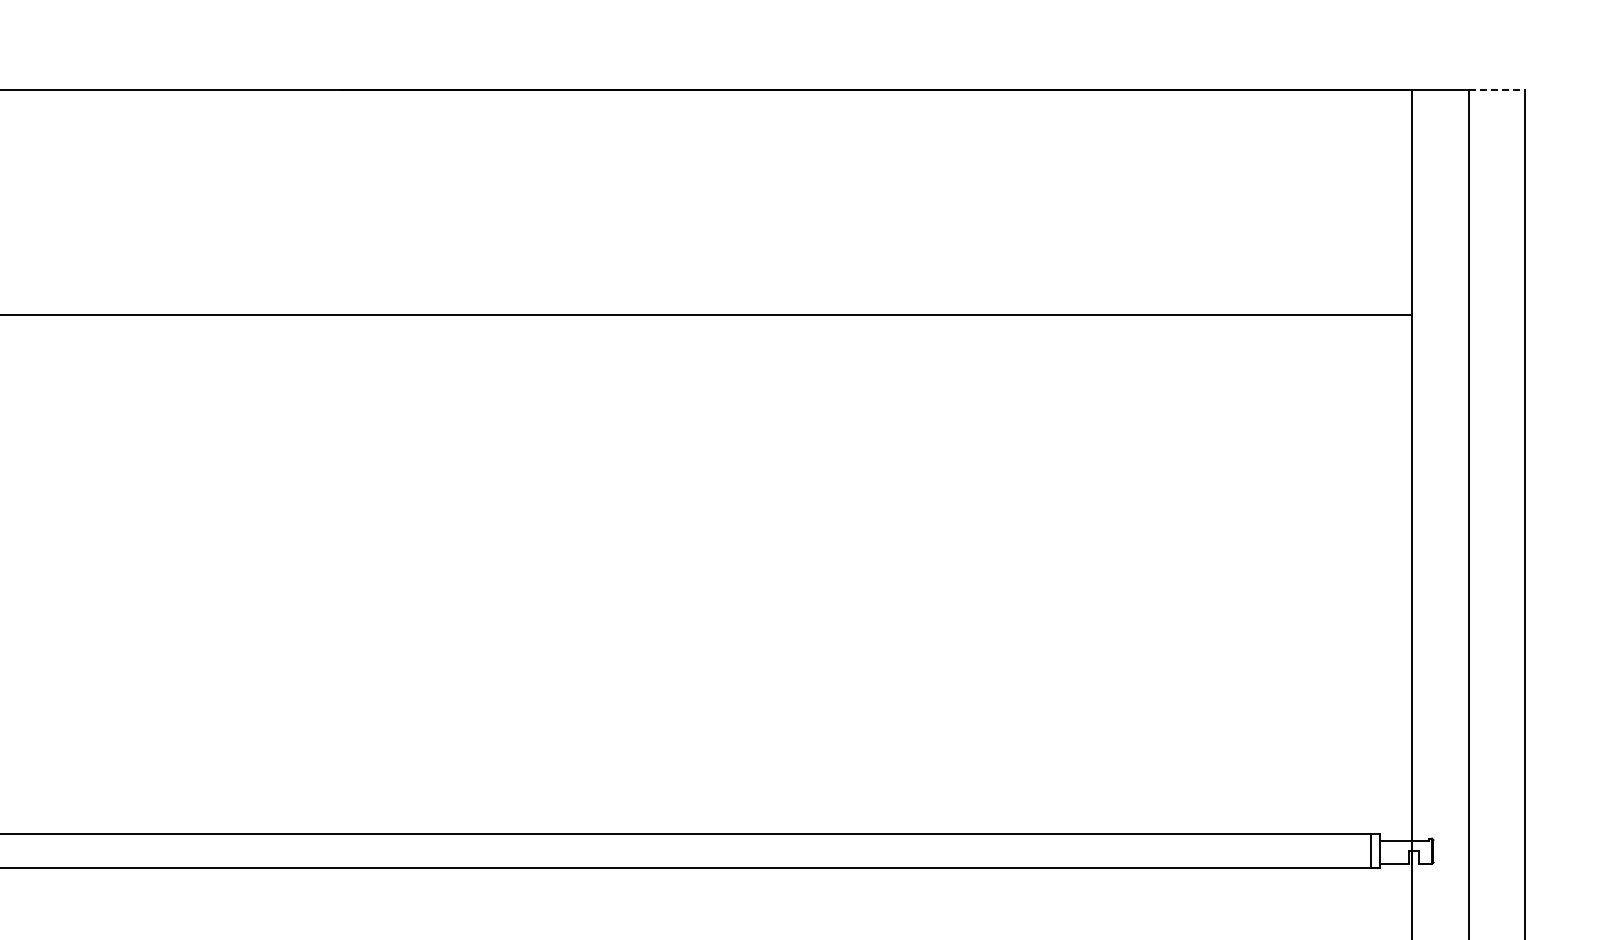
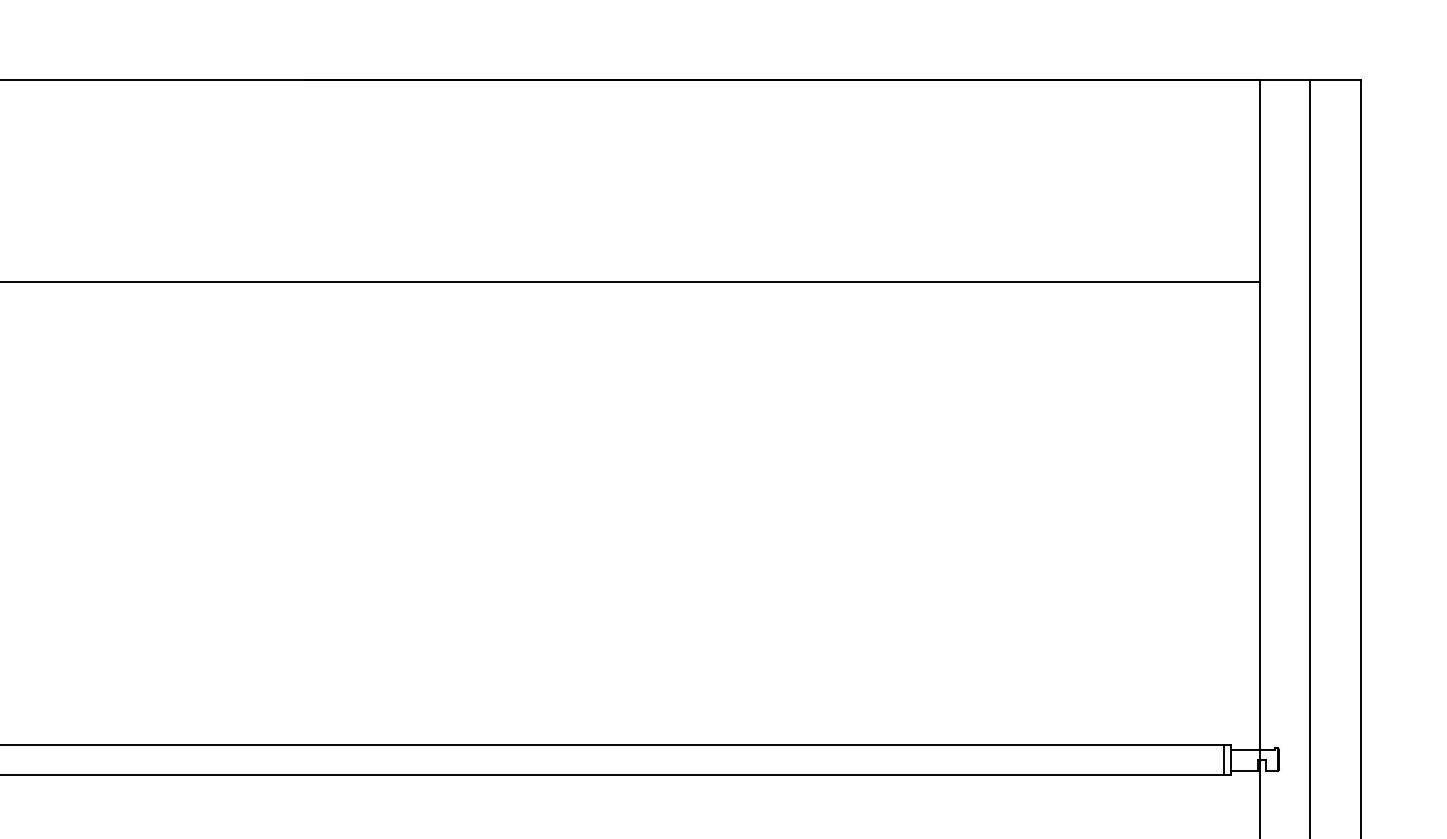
line: (1497, 89) -> (1336, 79), dashed -> solid

